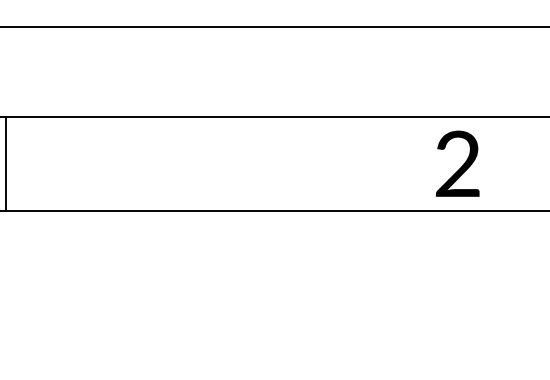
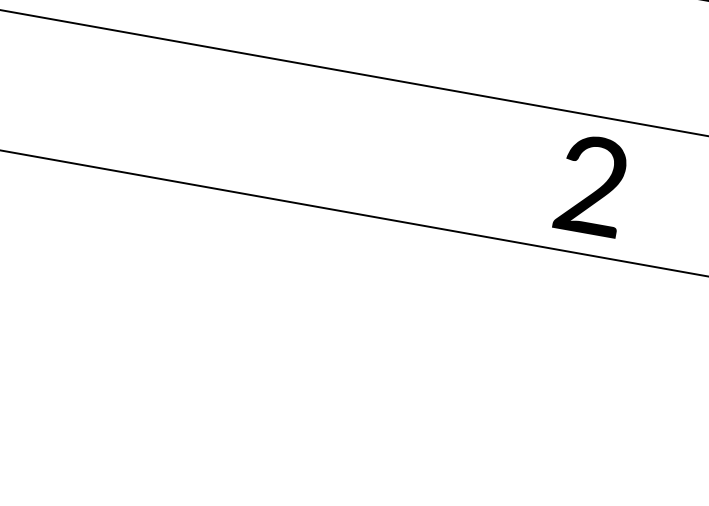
text: (457, 163) -> (591, 184), moved

